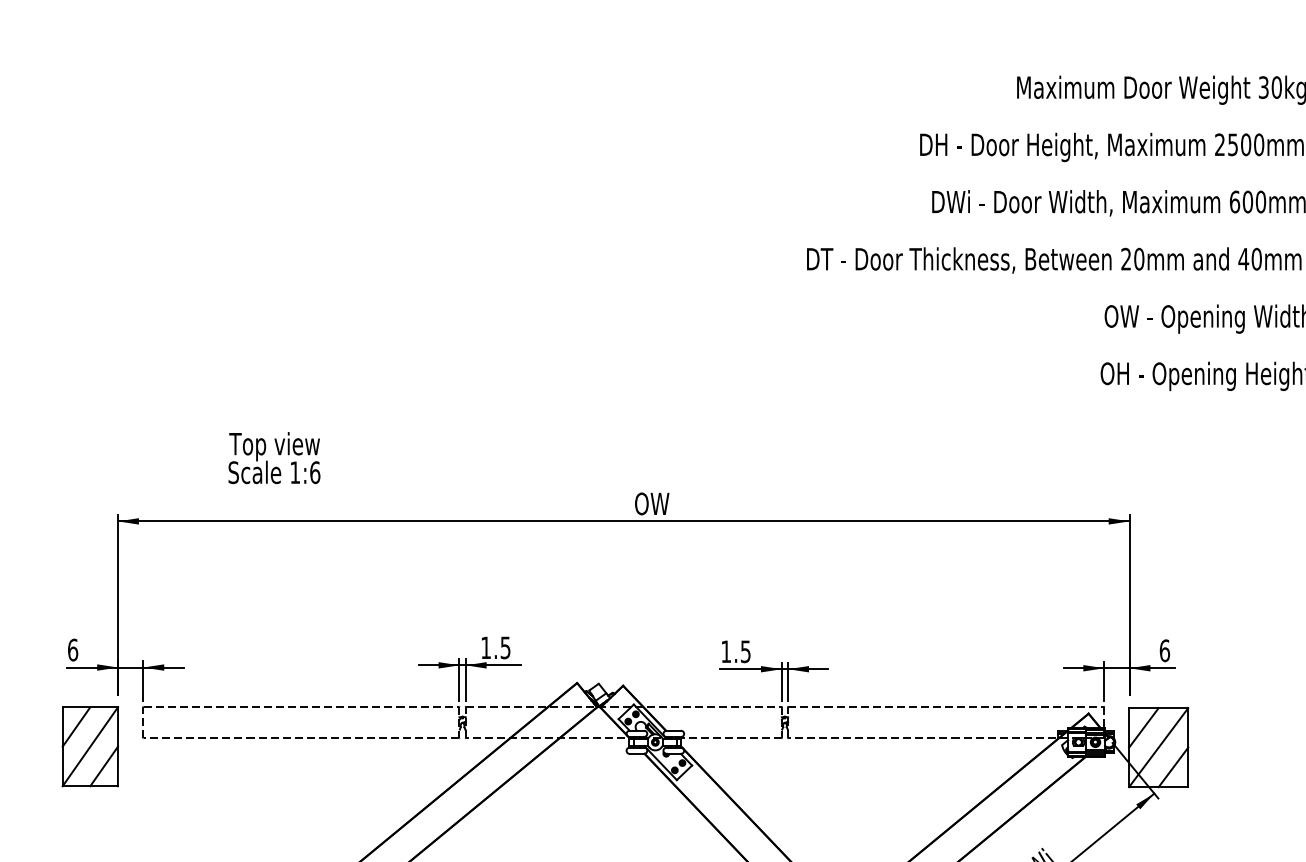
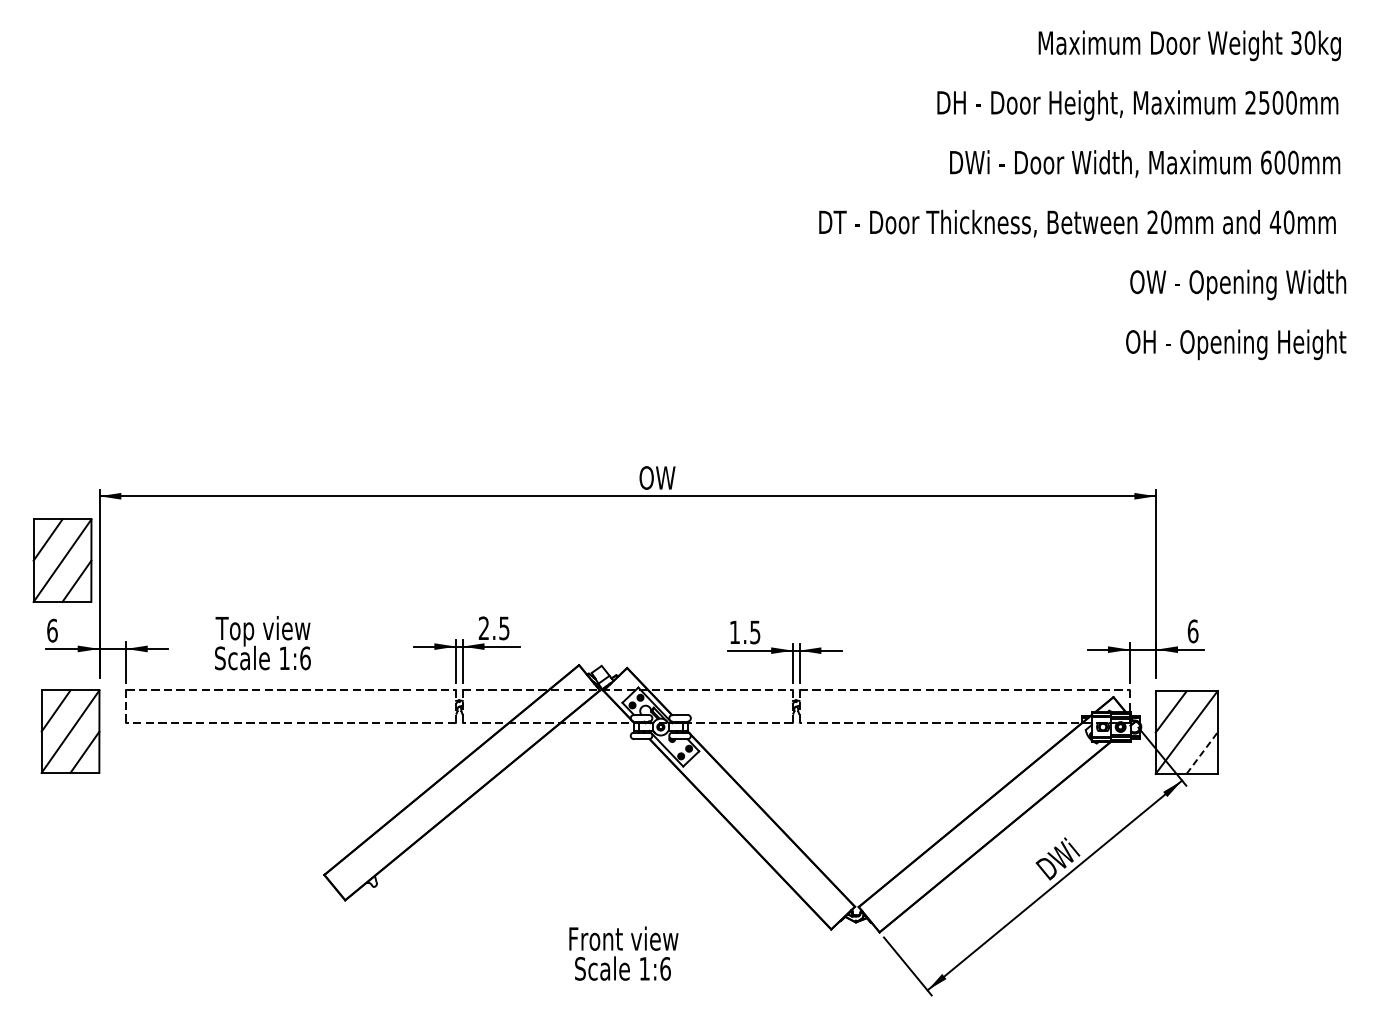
text: (274, 458) -> (262, 643), moved
part: (82, 582) -> (62, 560), added
text: (485, 647) -> (483, 627), 1.5 -> 2.5
line: (1173, 767) -> (1202, 753), solid -> dashed

